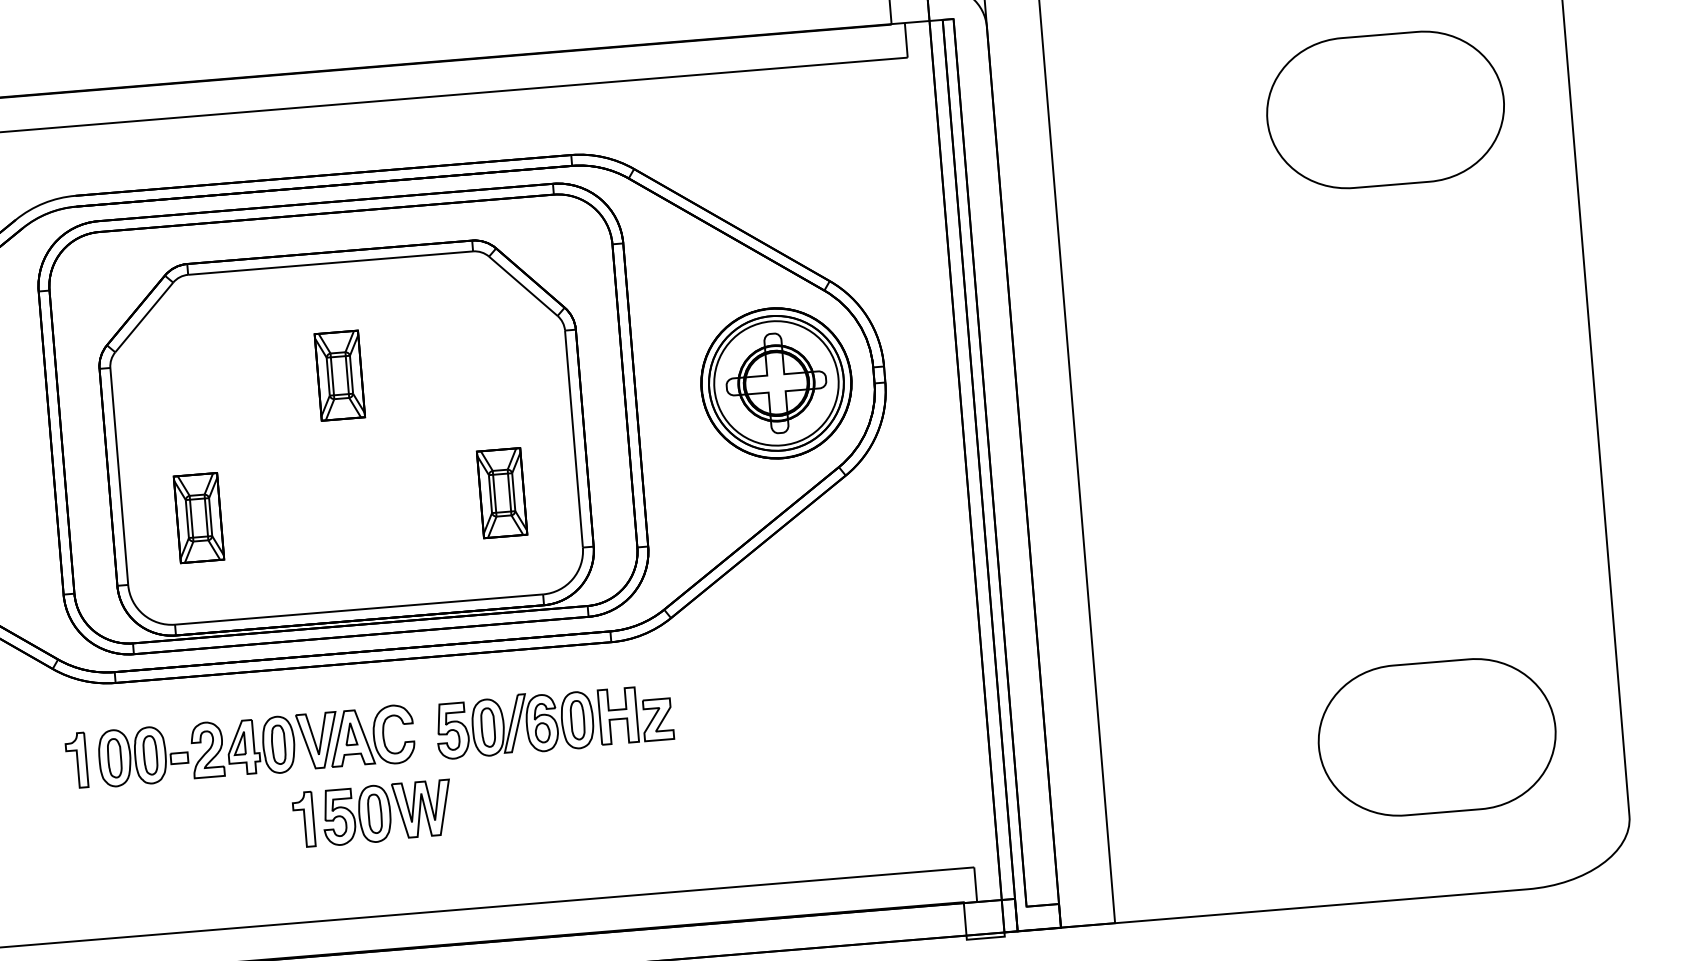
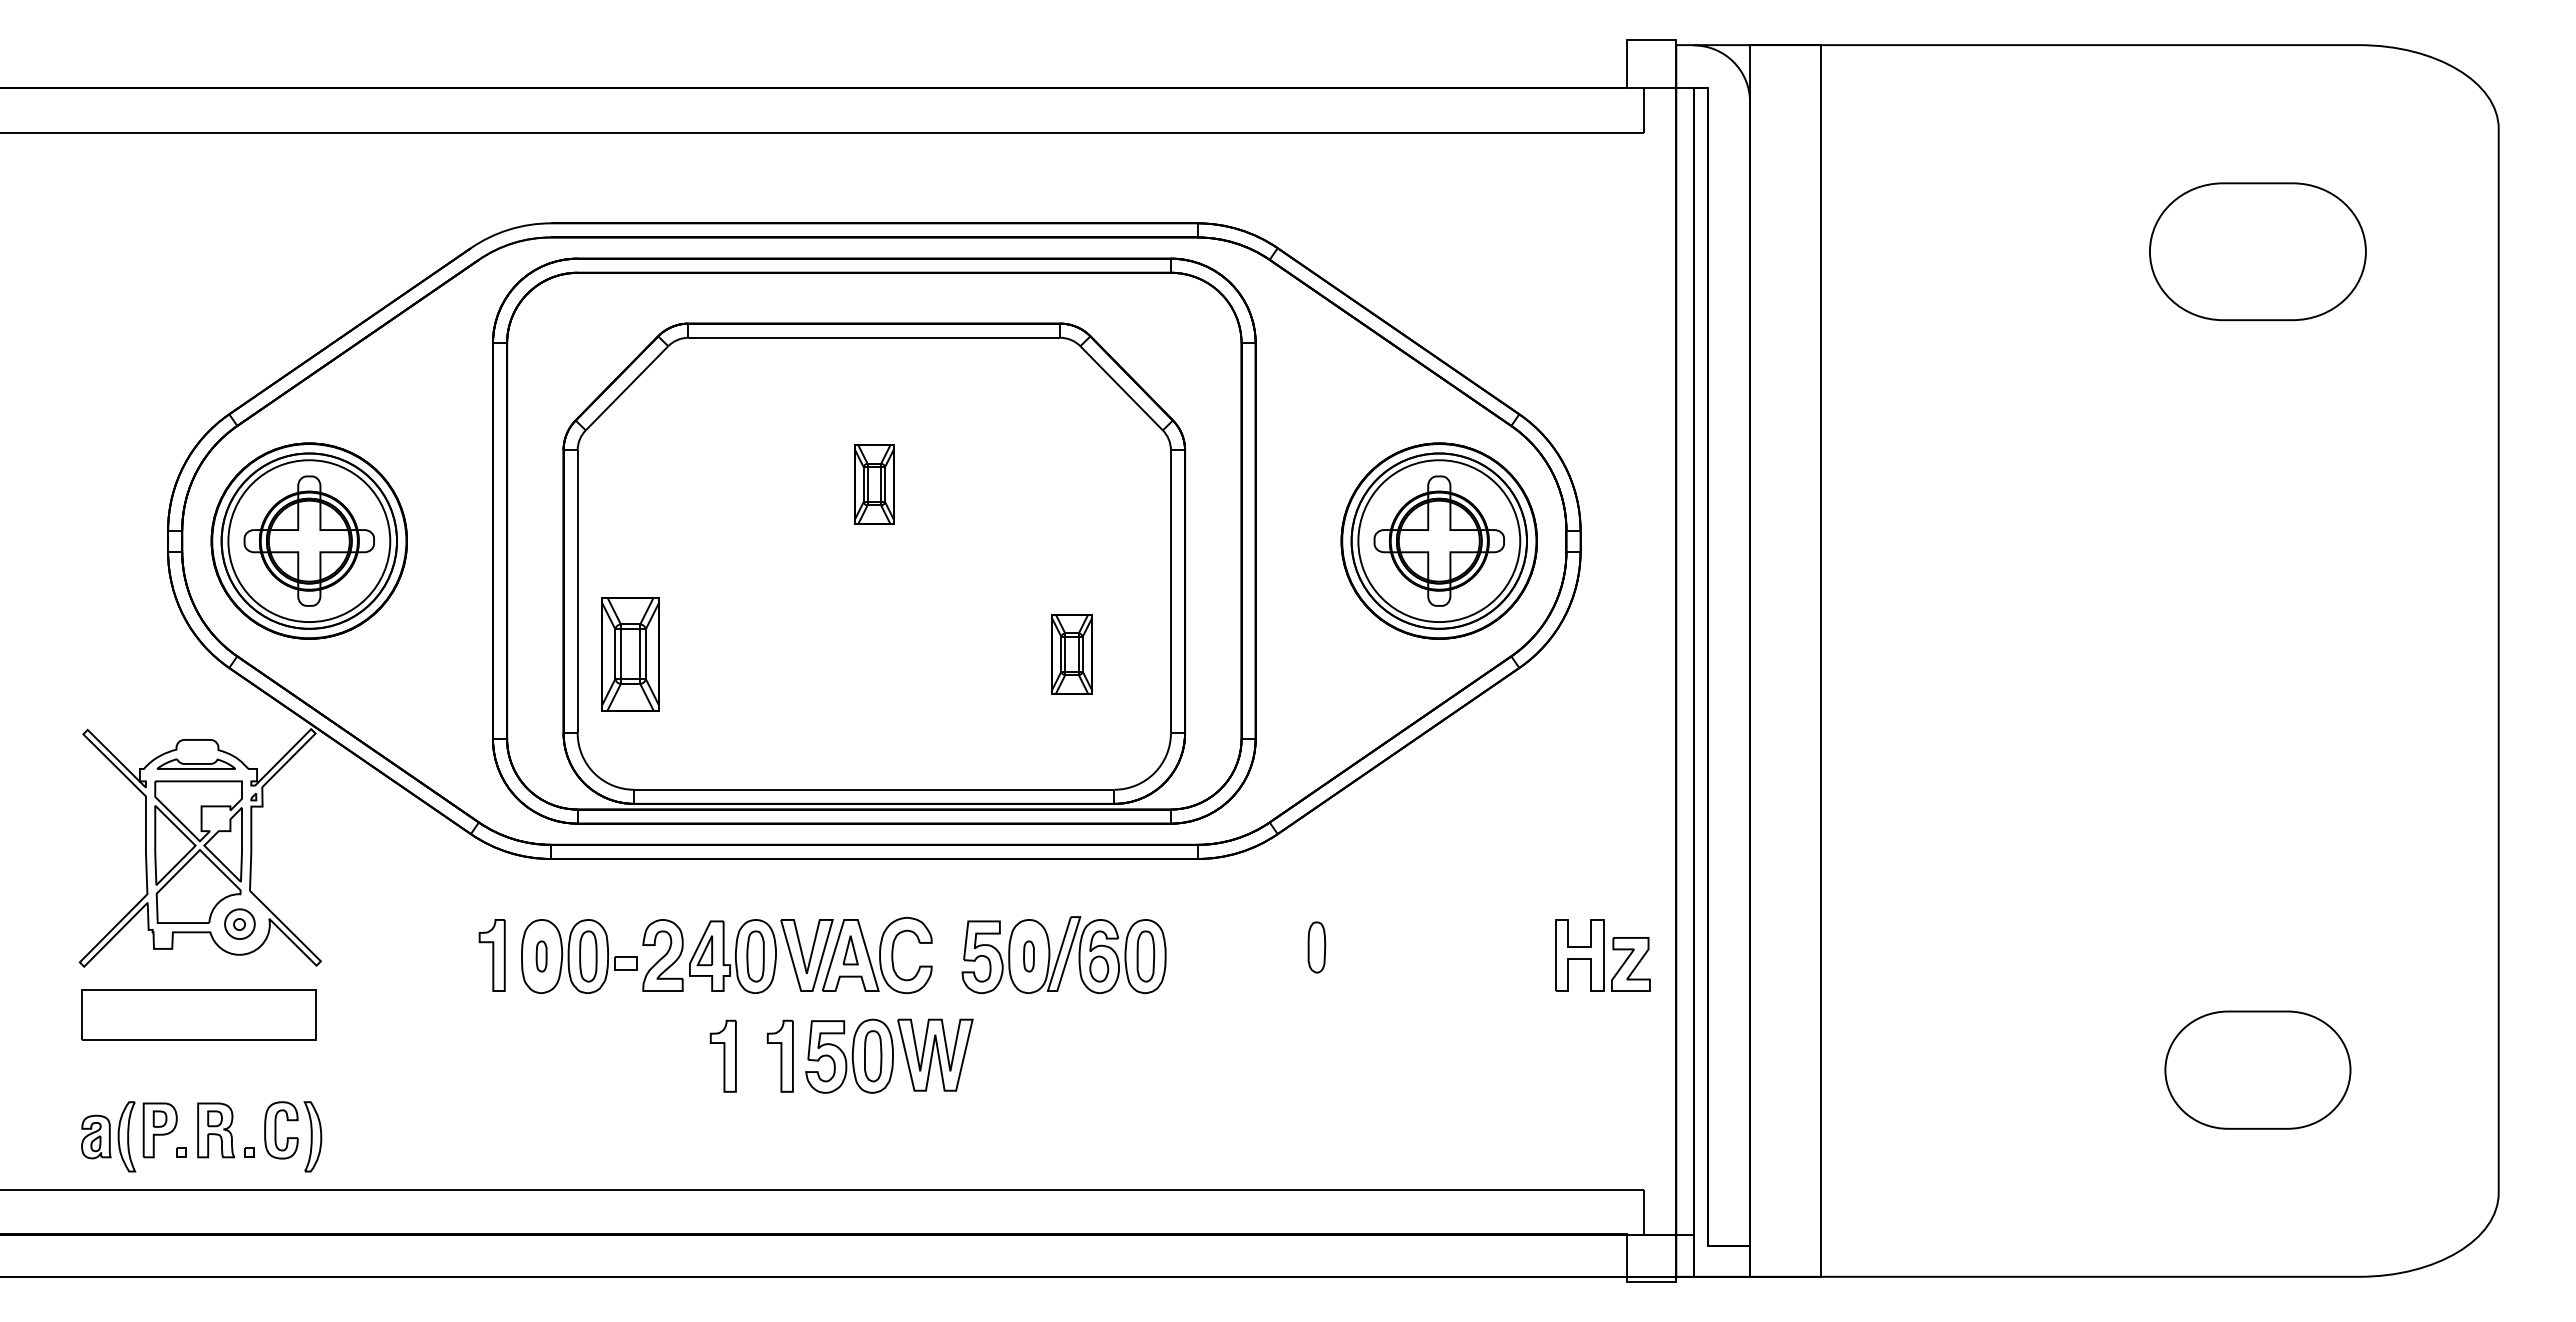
part: (1385, 109) -> (2257, 251), size x0.7
part: (340, 375) -> (874, 484), size x0.7
part: (501, 493) -> (1071, 654), size x0.7
part: (198, 518) -> (630, 654), moved
part: (707, 702) -> (1316, 947), added
part: (635, 714) -> (1602, 955), moved
part: (487, 727) -> (1028, 956), size x0.6
part: (1436, 736) -> (2257, 1069), size x0.6
part: (114, 758) -> (541, 956), size x0.6
part: (259, 822) -> (722, 1055), added

